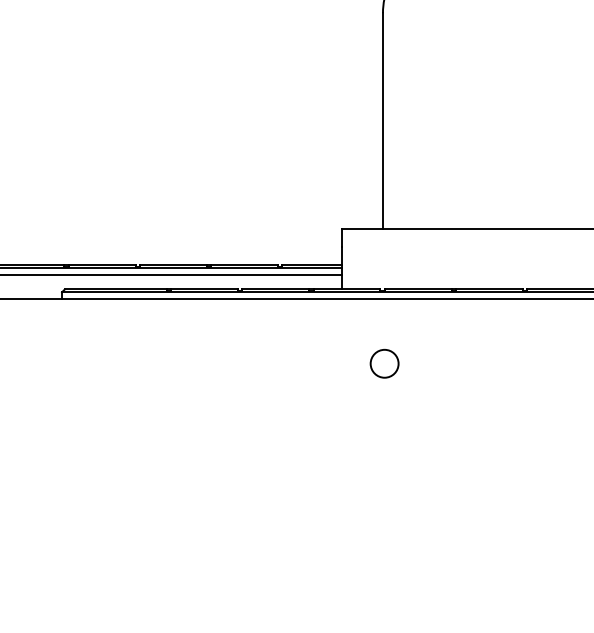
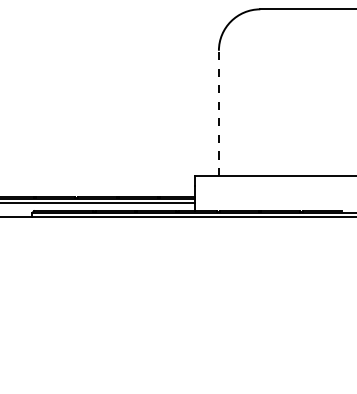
line: (382, 121) -> (218, 113), solid -> dashed
circle: (383, 364) -> (219, 254), removed

